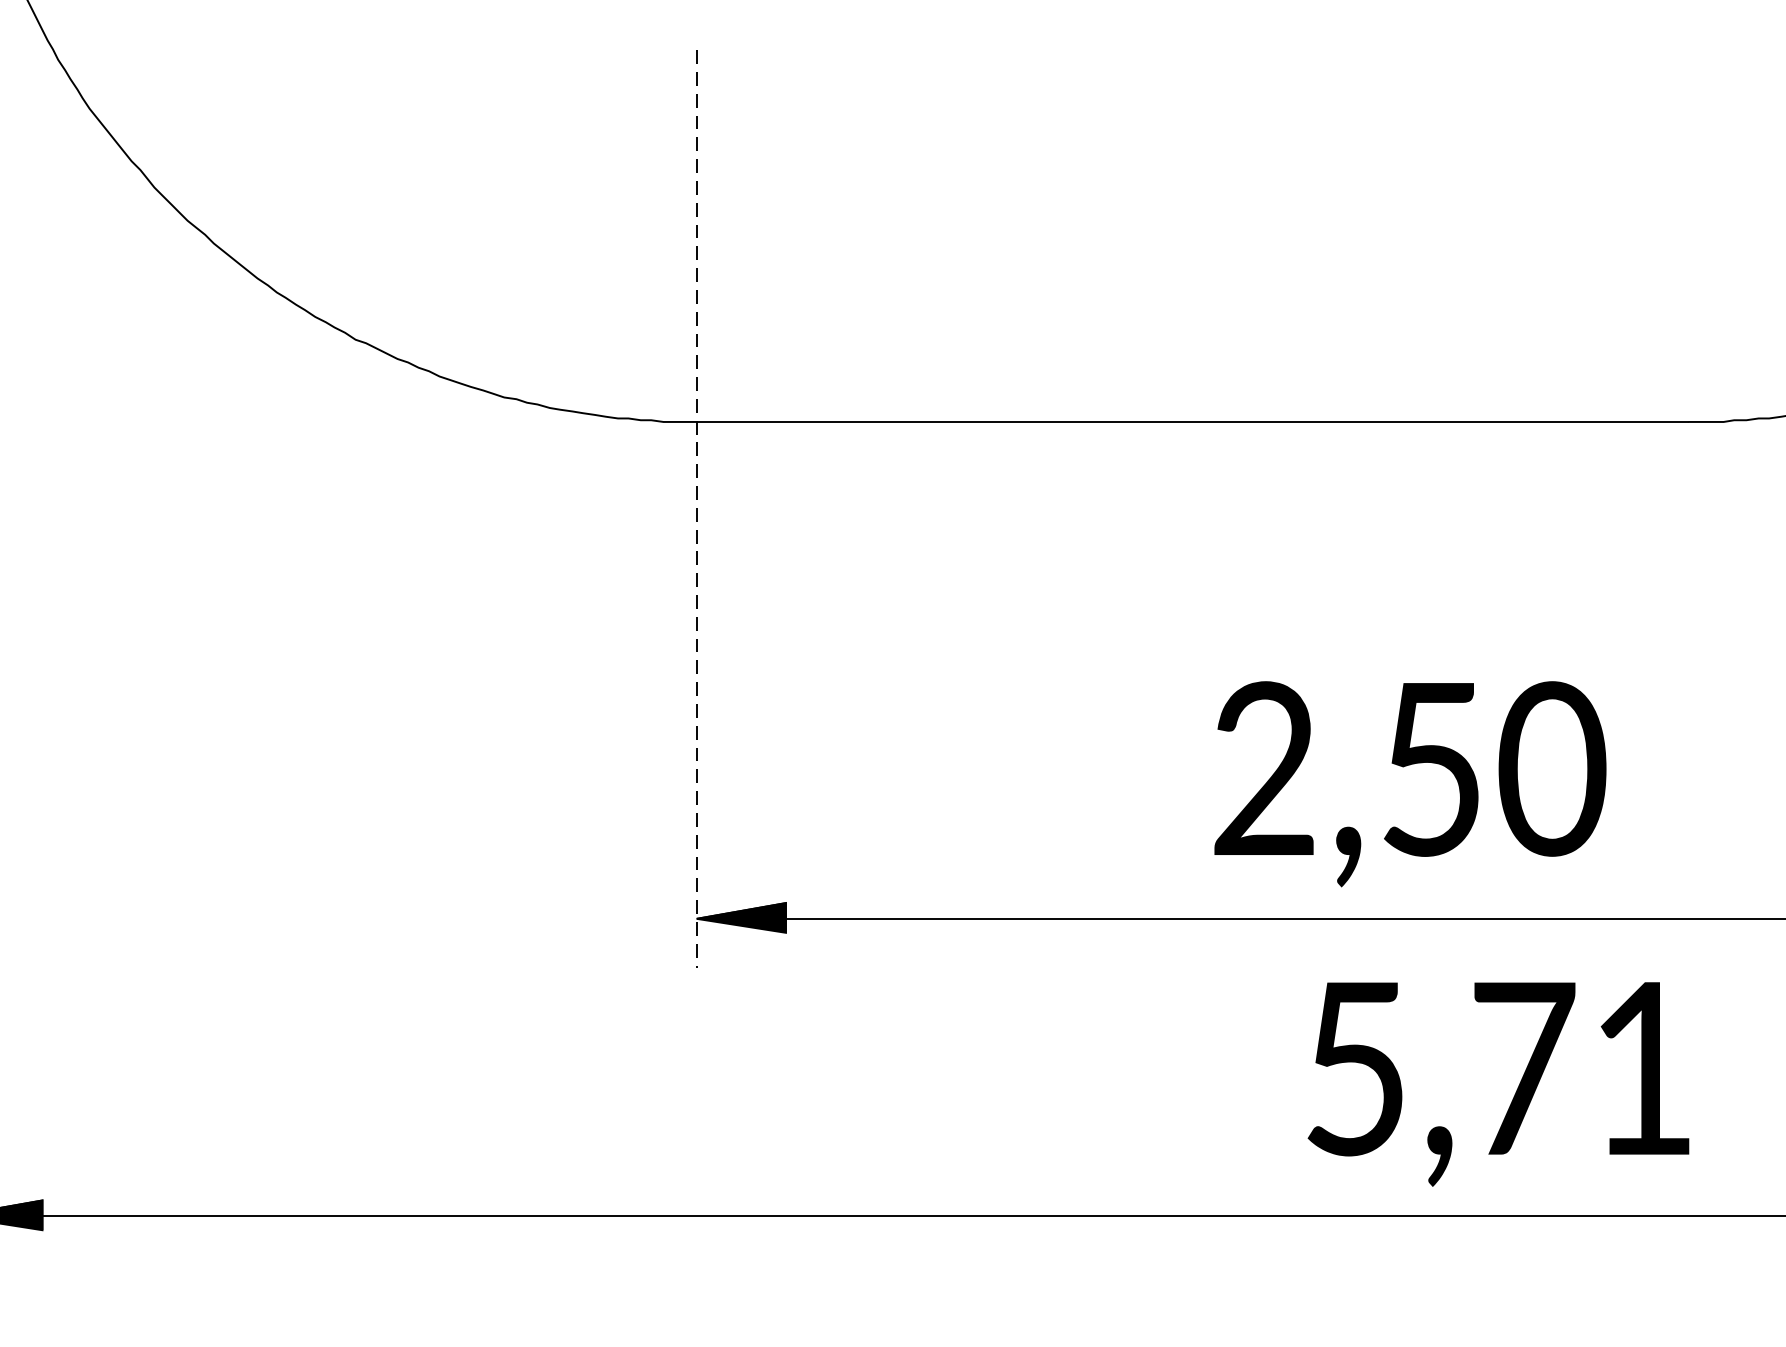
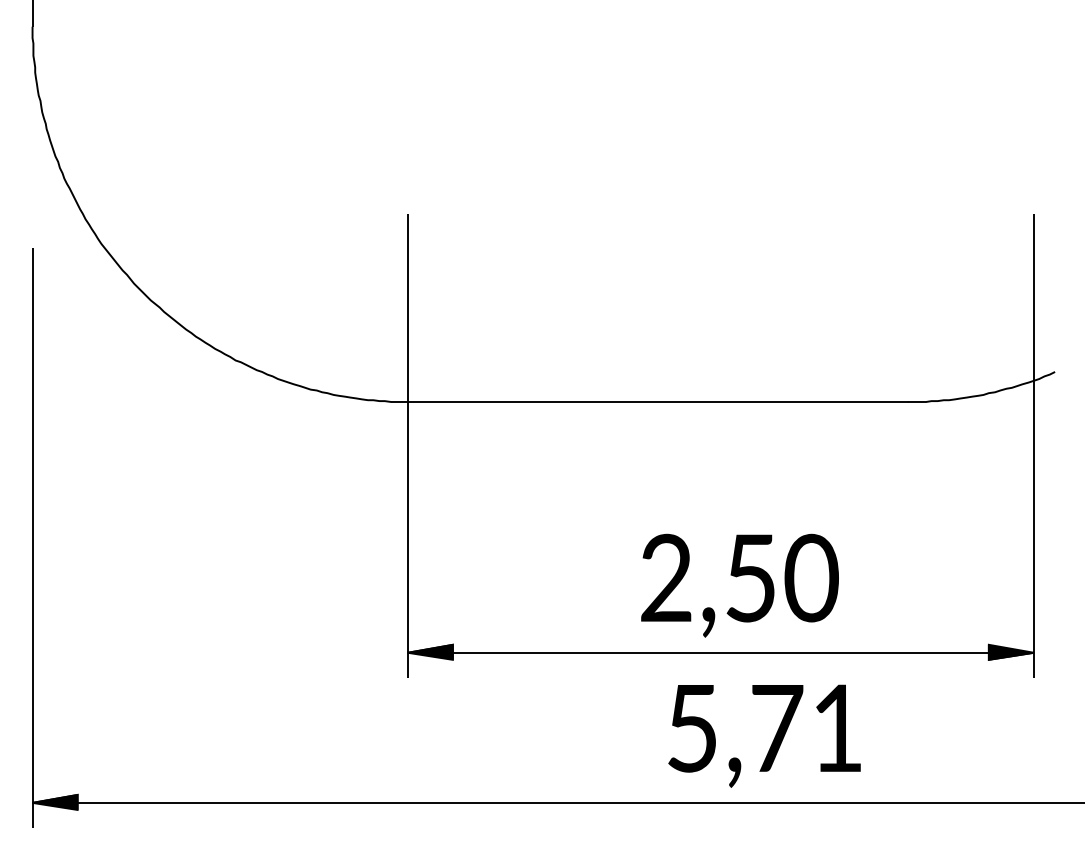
line: (696, 508) -> (407, 445), dashed -> solid
text: (1409, 783) -> (739, 585), moved
text: (1498, 1082) -> (764, 735), moved

